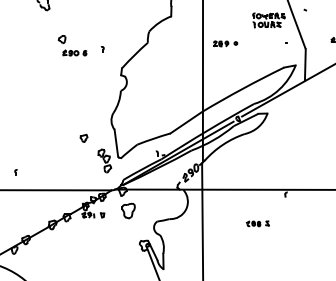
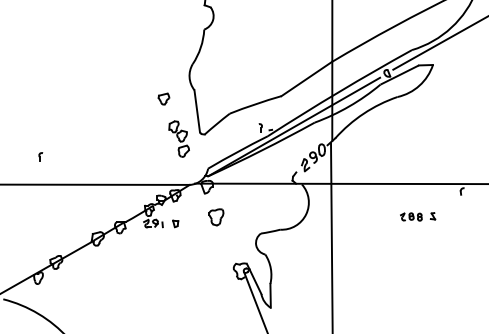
part: (83, 137) -> (163, 97), moved
part: (128, 211) -> (216, 217), size x0.71
part: (257, 223) -> (417, 216), moved

